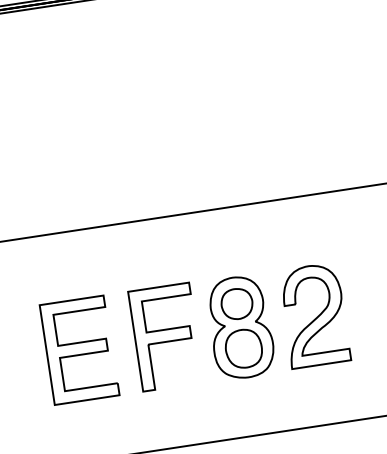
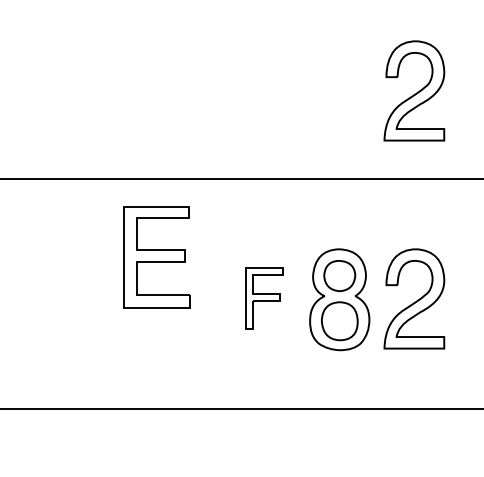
part: (283, 109) -> (414, 90), added
part: (166, 337) -> (264, 298), size x0.6
part: (79, 350) -> (156, 257), moved

